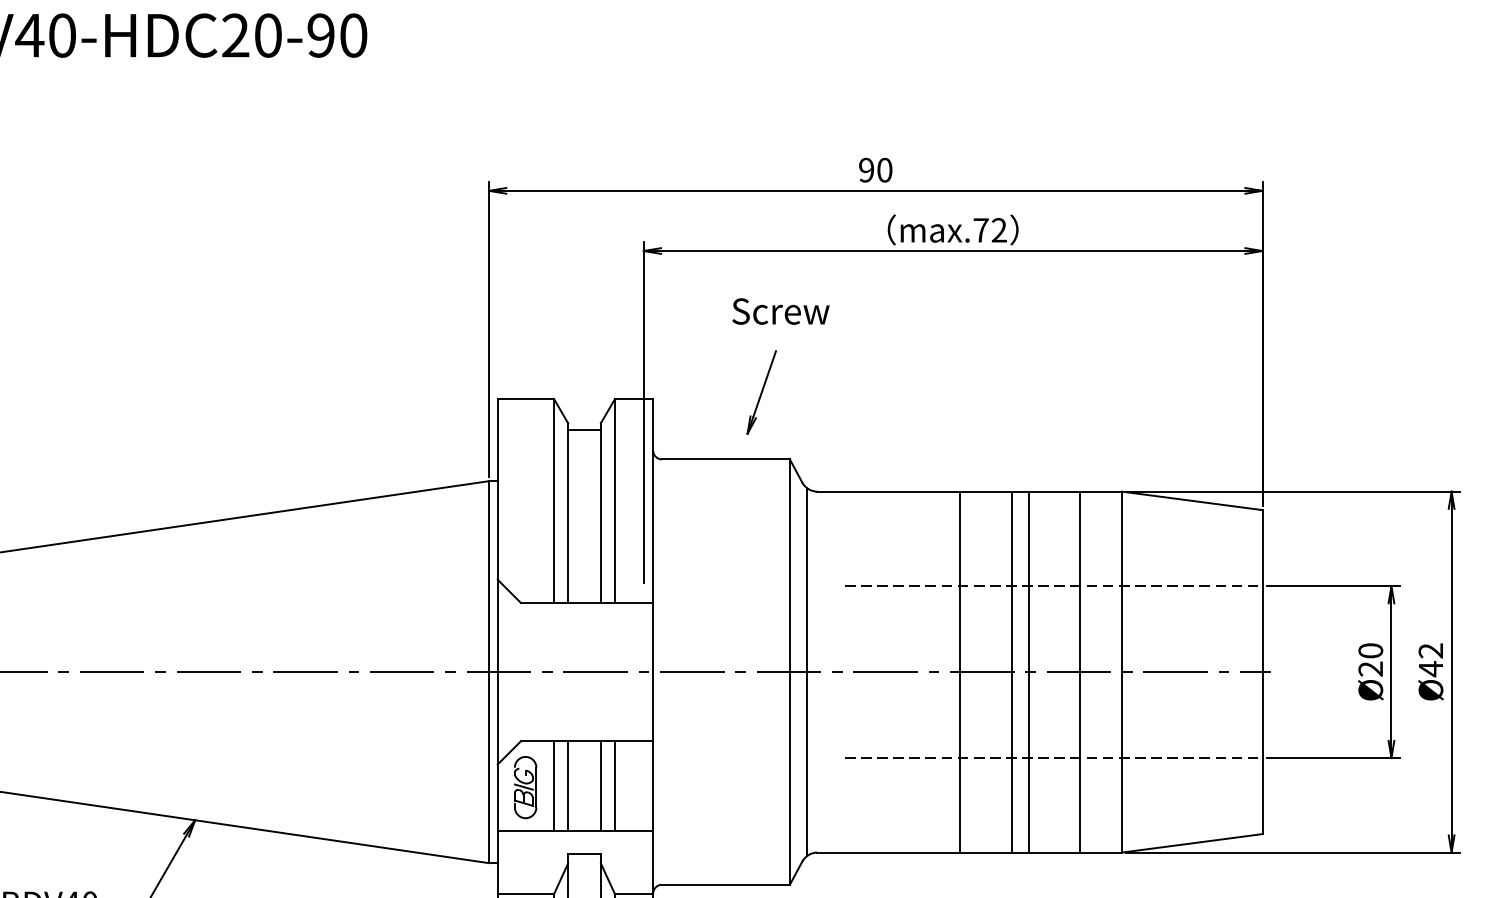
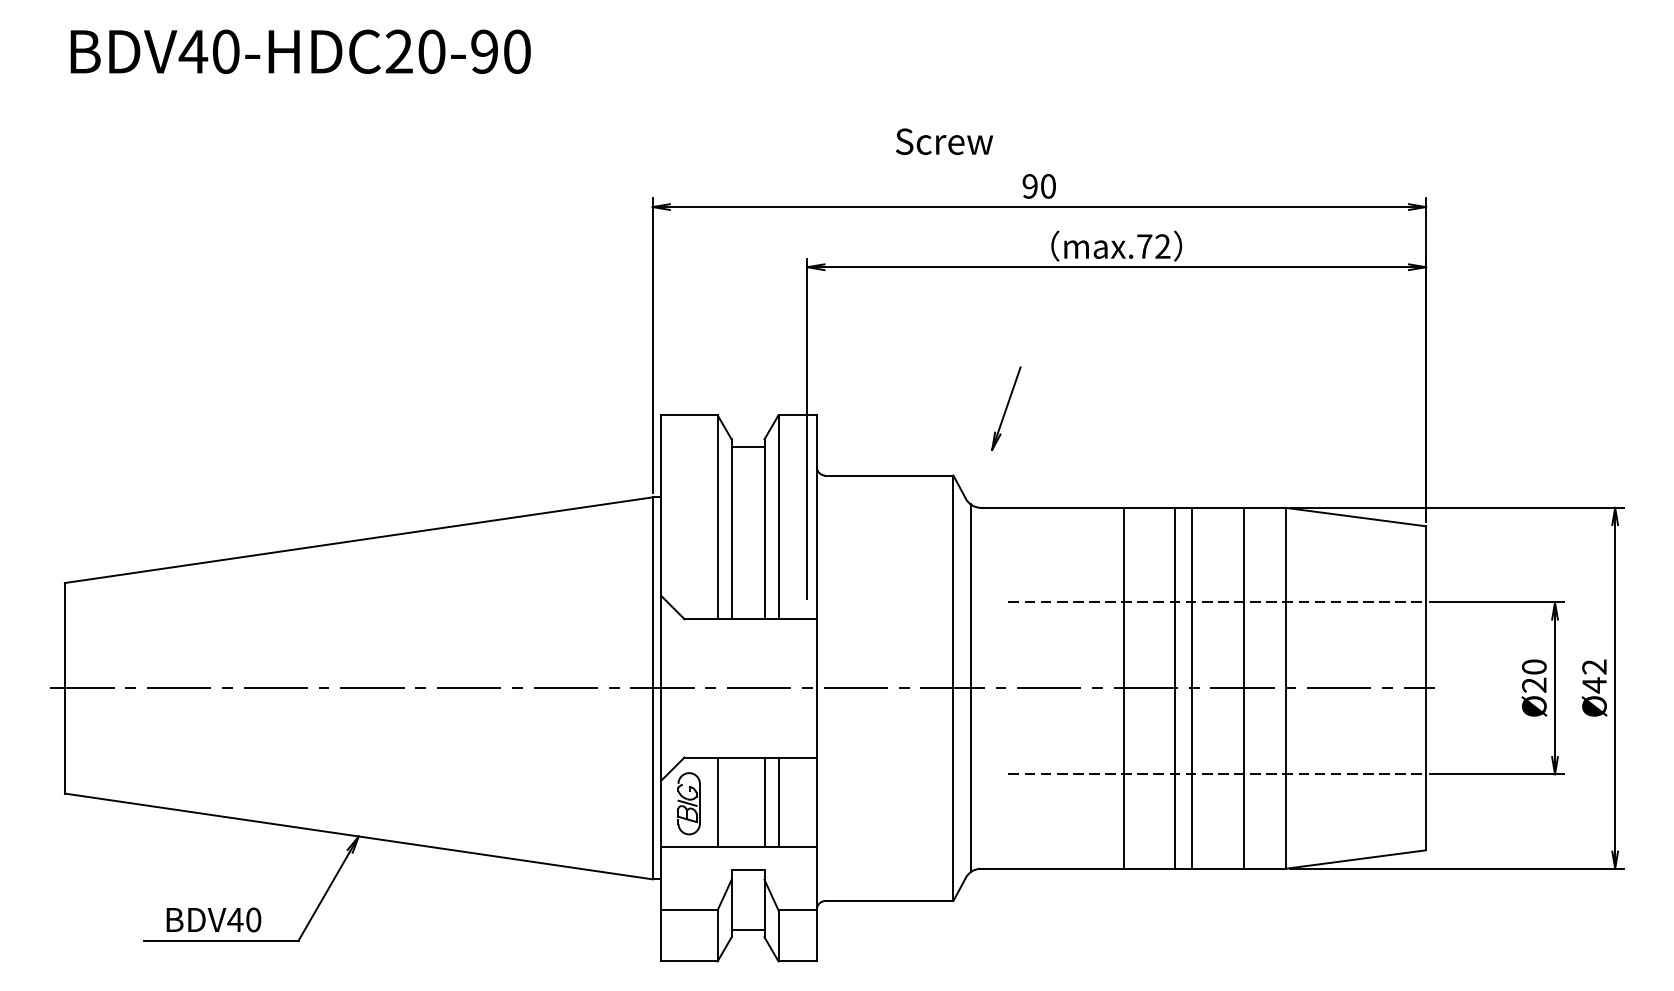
text: (780, 311) -> (944, 141), moved
part: (761, 392) -> (1006, 408), moved
line: (567, 786) -> (731, 802), removed

